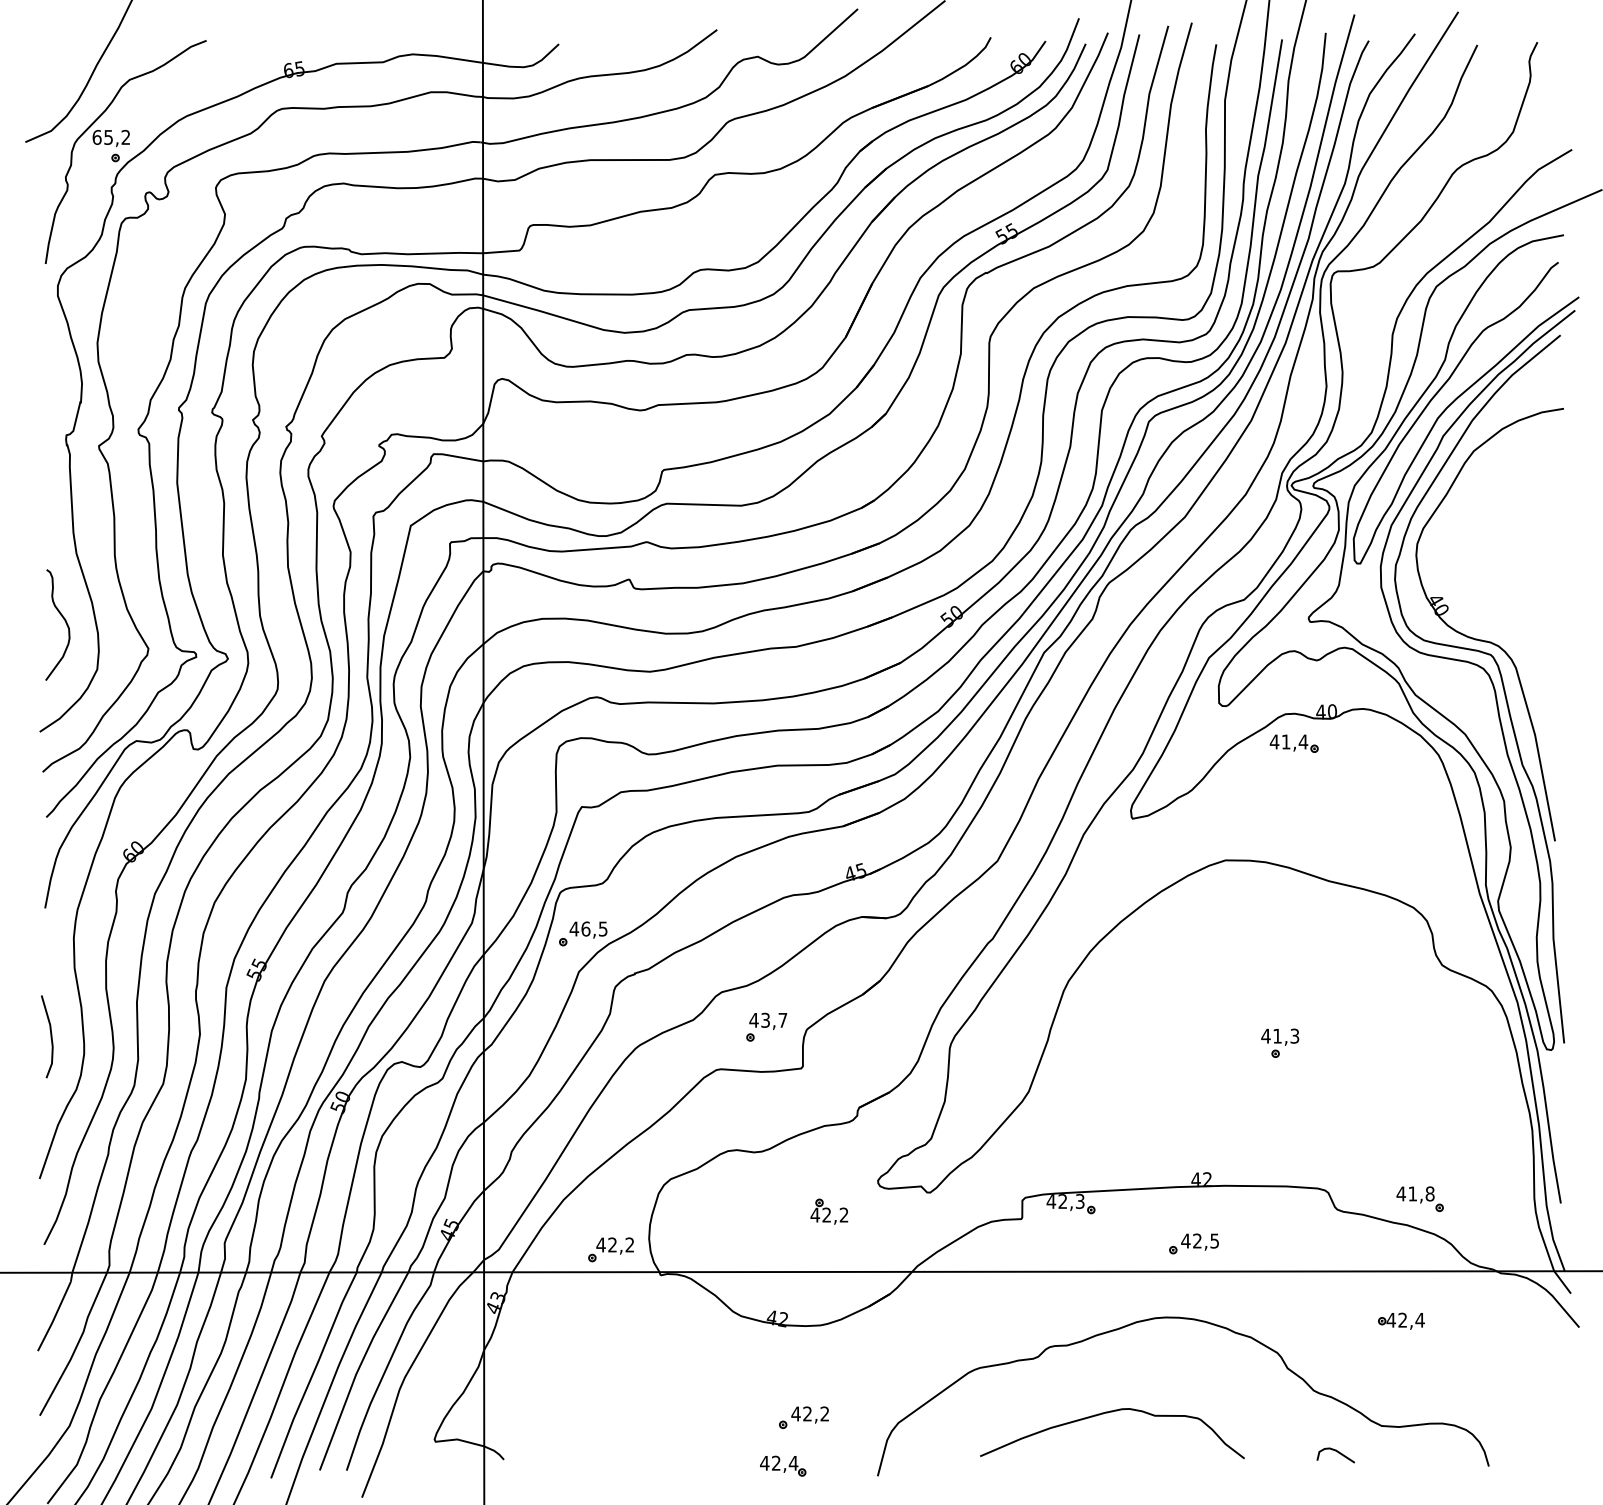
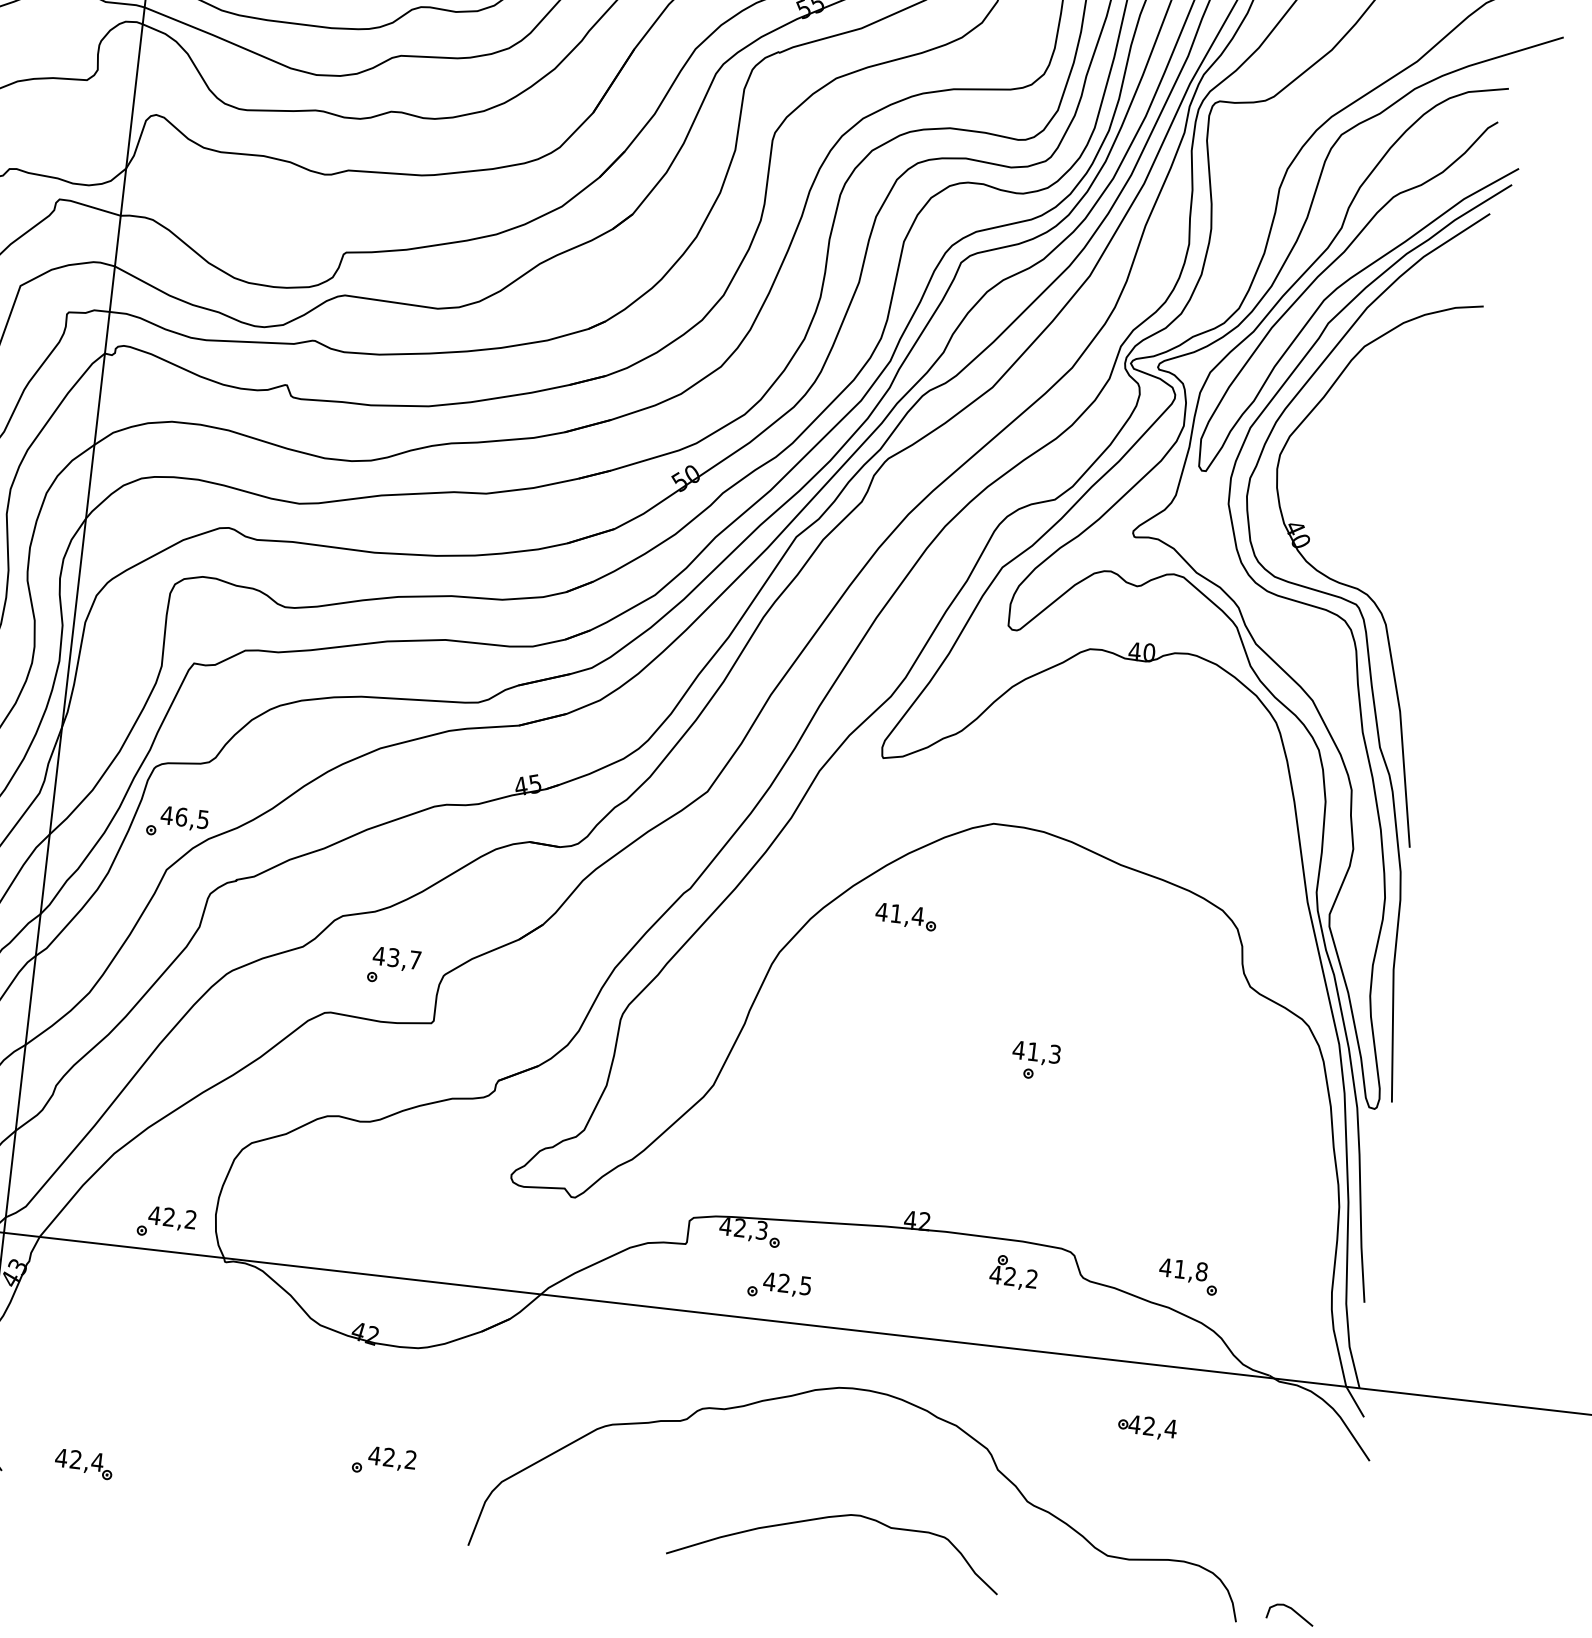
part: (1293, 743) -> (905, 916), moved
part: (829, 1211) -> (1014, 1272), moved
part: (1193, 1243) -> (778, 1285), moved
curve: (1107, 1413) -> (831, 1518), moved
curve: (1337, 1452) -> (1292, 1610), moved
part: (783, 1465) -> (84, 1463), moved

